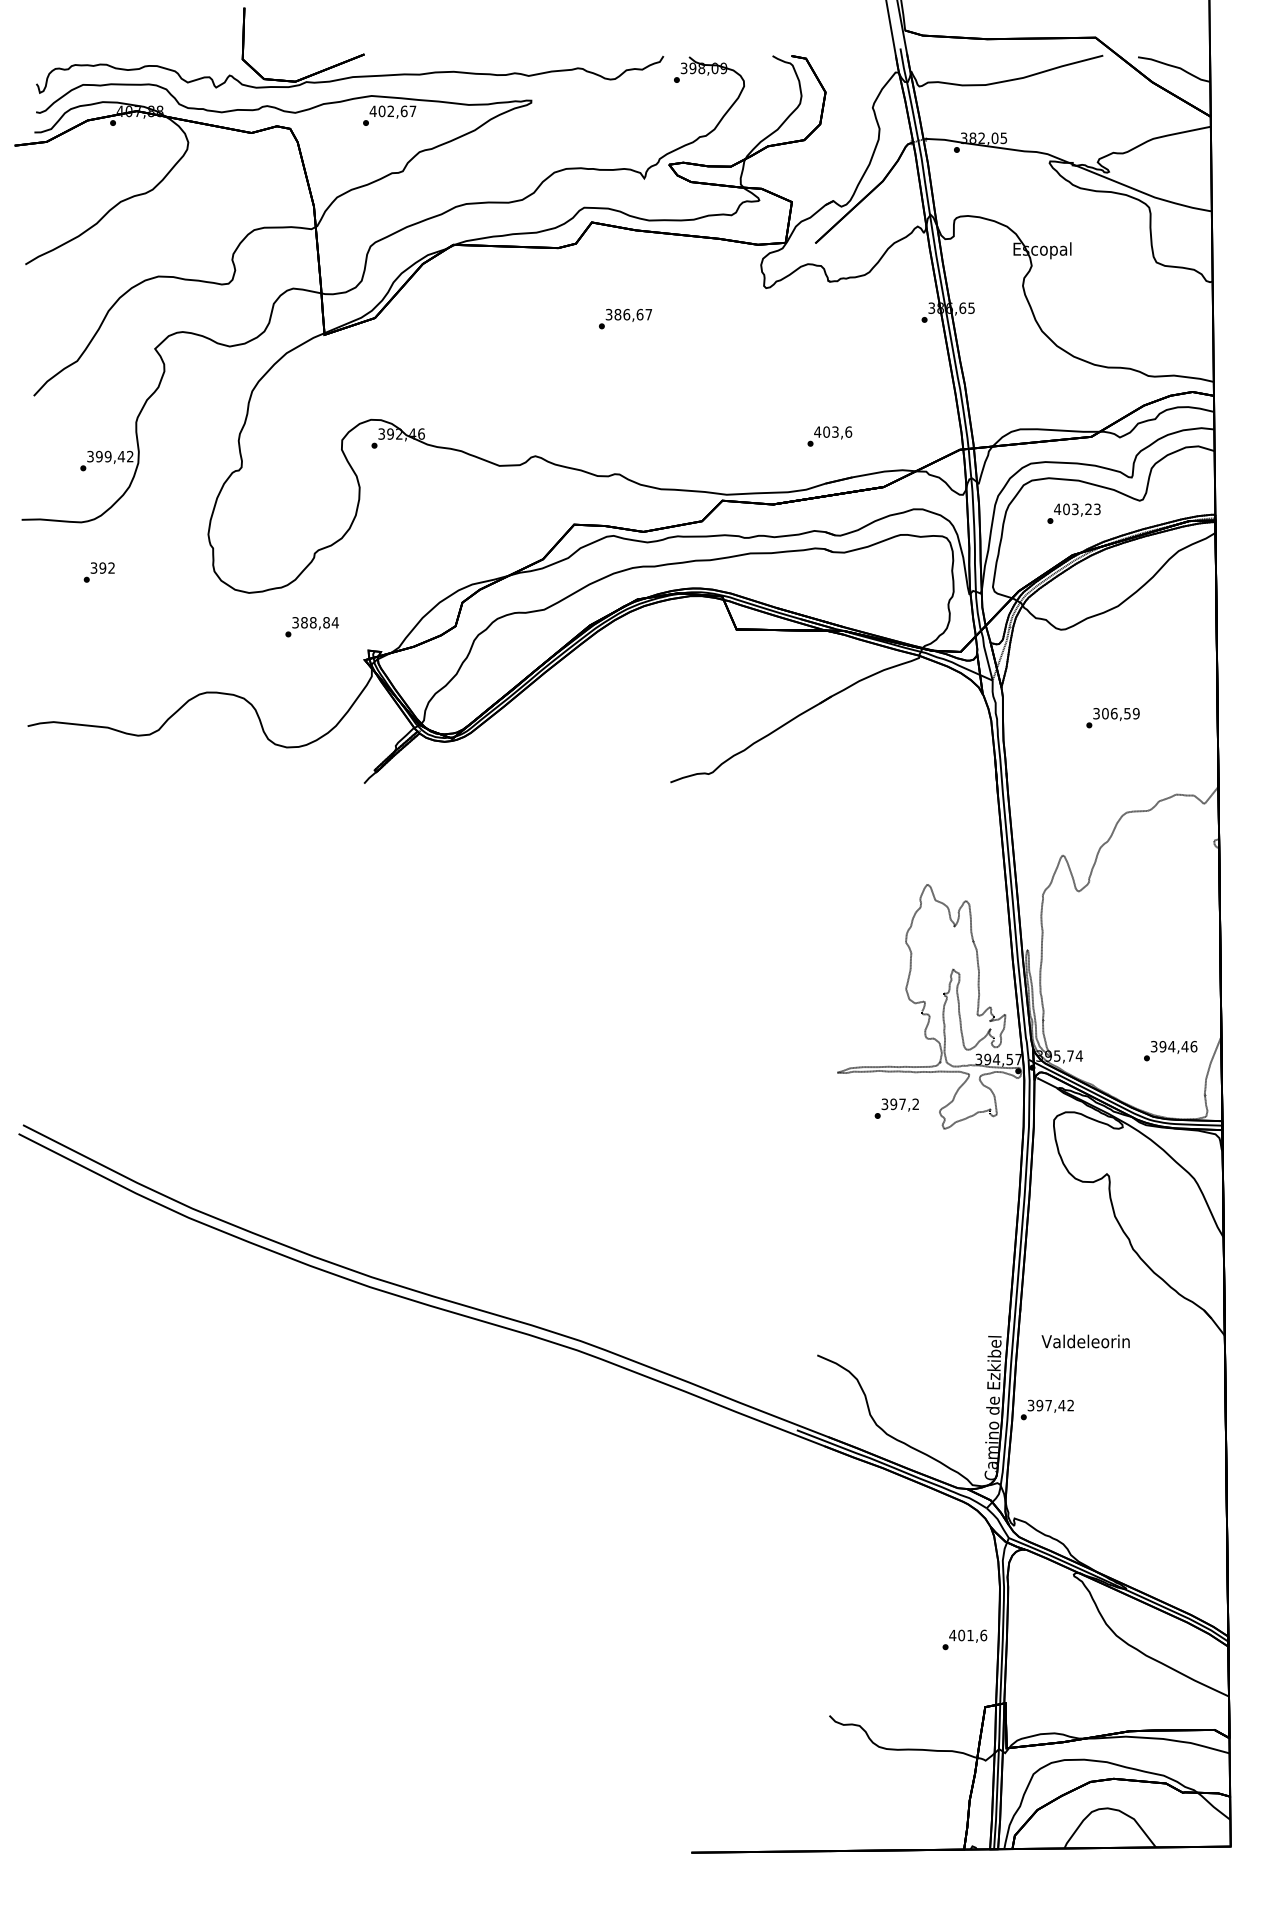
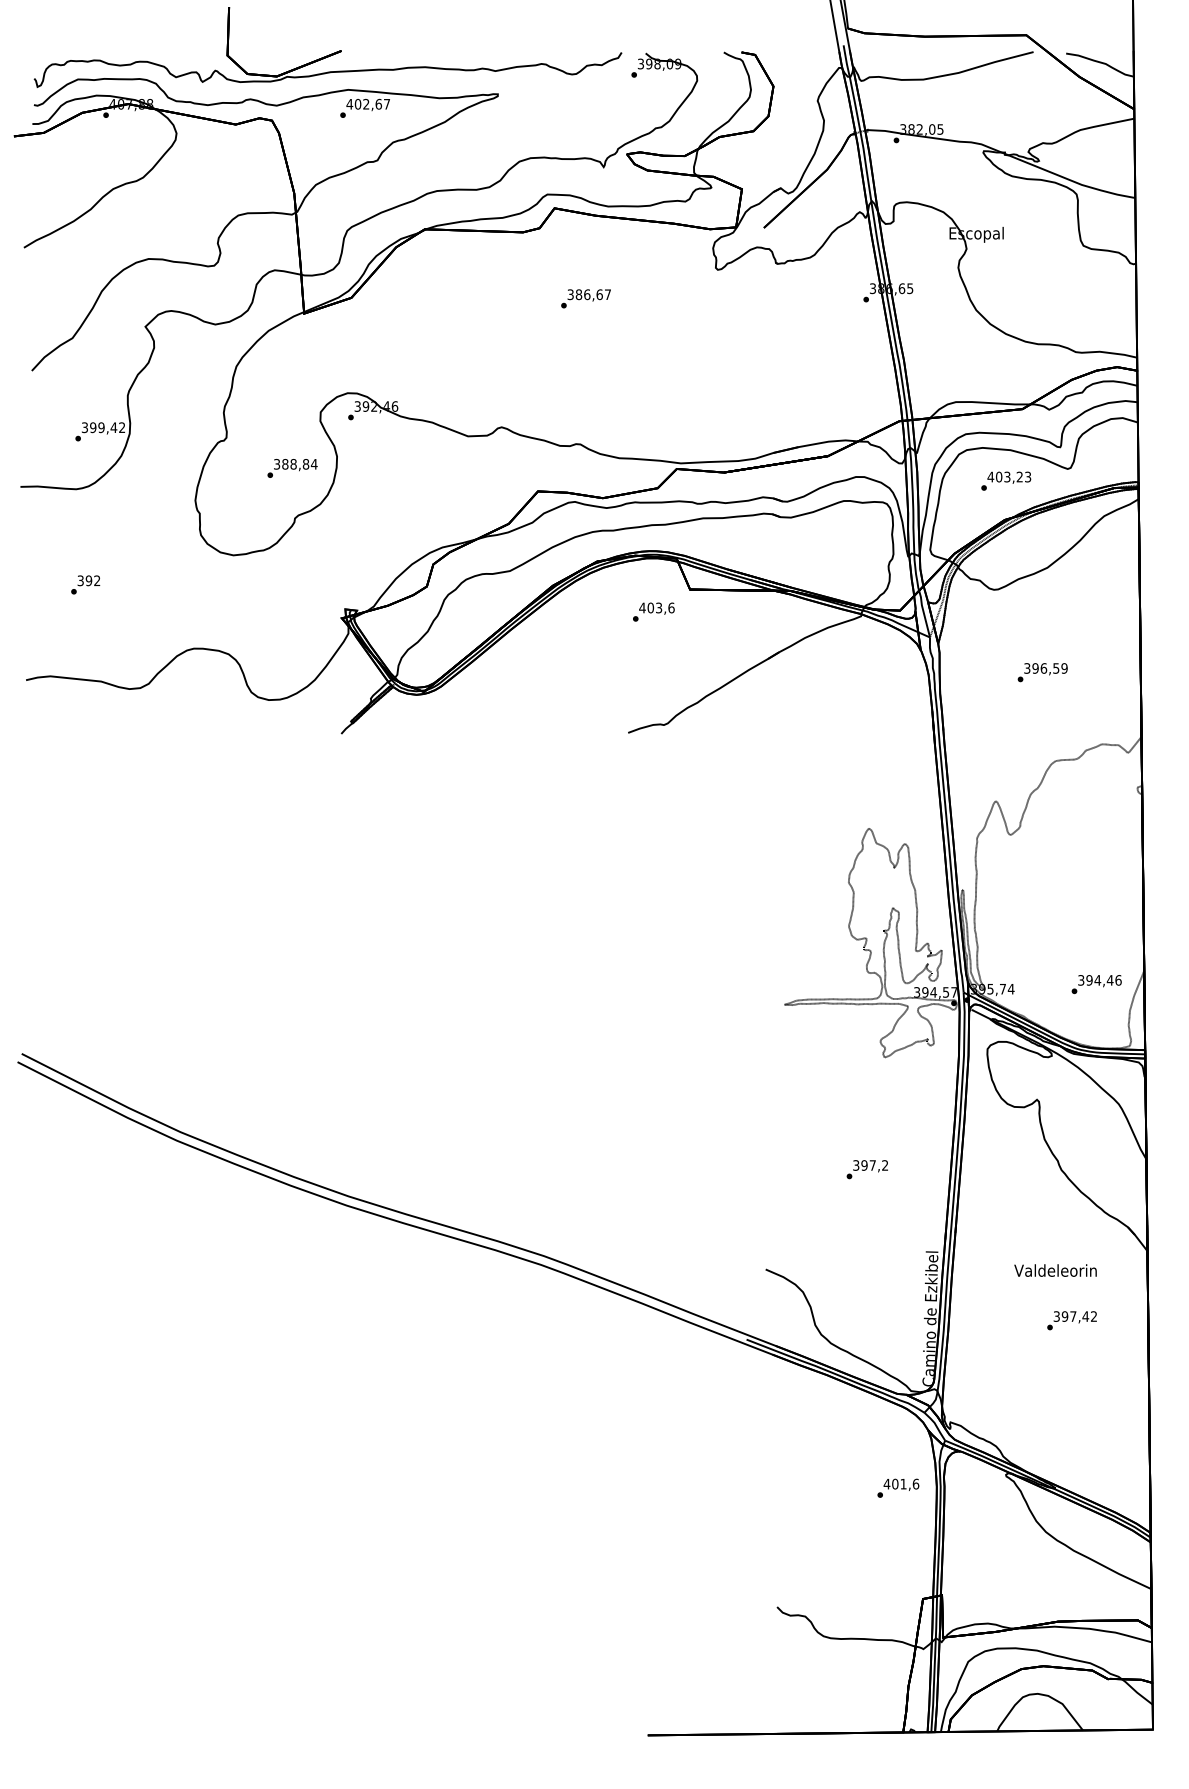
text: (829, 436) -> (653, 612), moved
text: (98, 572) -> (84, 584), moved
text: (311, 627) -> (291, 468), moved
text: (1105, 713) -> (1035, 668), 306,59 -> 396,59
text: (896, 1108) -> (867, 1169), moved
text: (1085, 1341) -> (1055, 1270), moved
text: (1046, 1409) -> (1071, 1320), moved
text: (964, 1639) -> (897, 1487), moved

